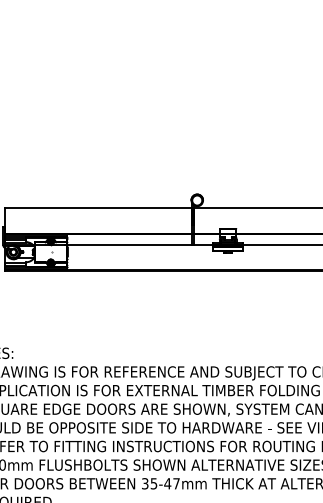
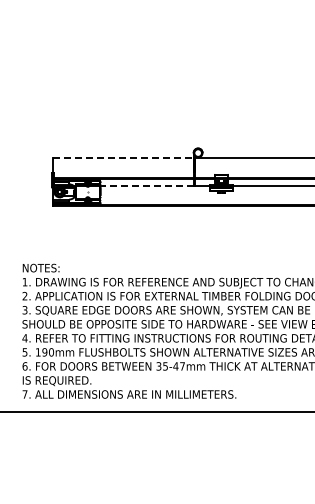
line: (99, 207) -> (124, 158), solid -> dashed
line: (128, 244) -> (146, 186), solid -> dashed

